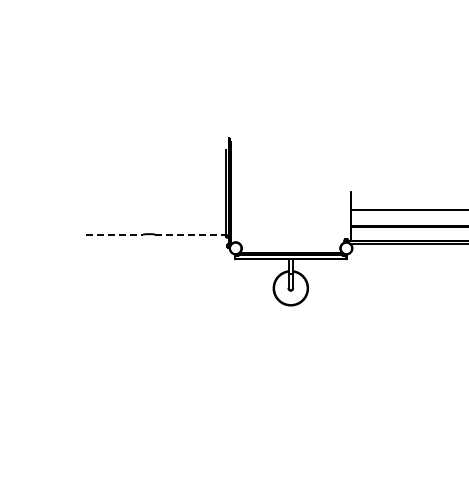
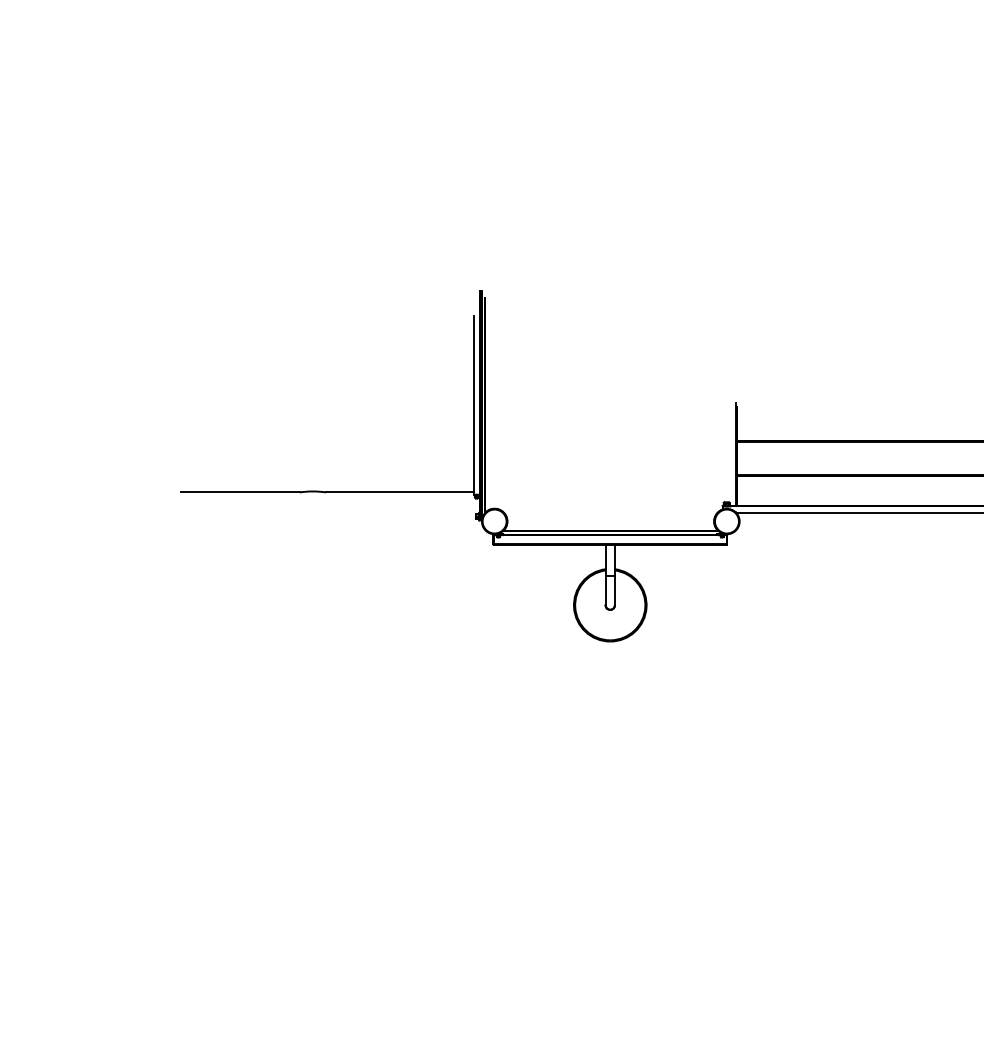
line: (115, 234) -> (242, 492), dashed -> solid
line: (191, 234) -> (401, 492), dashed -> solid

